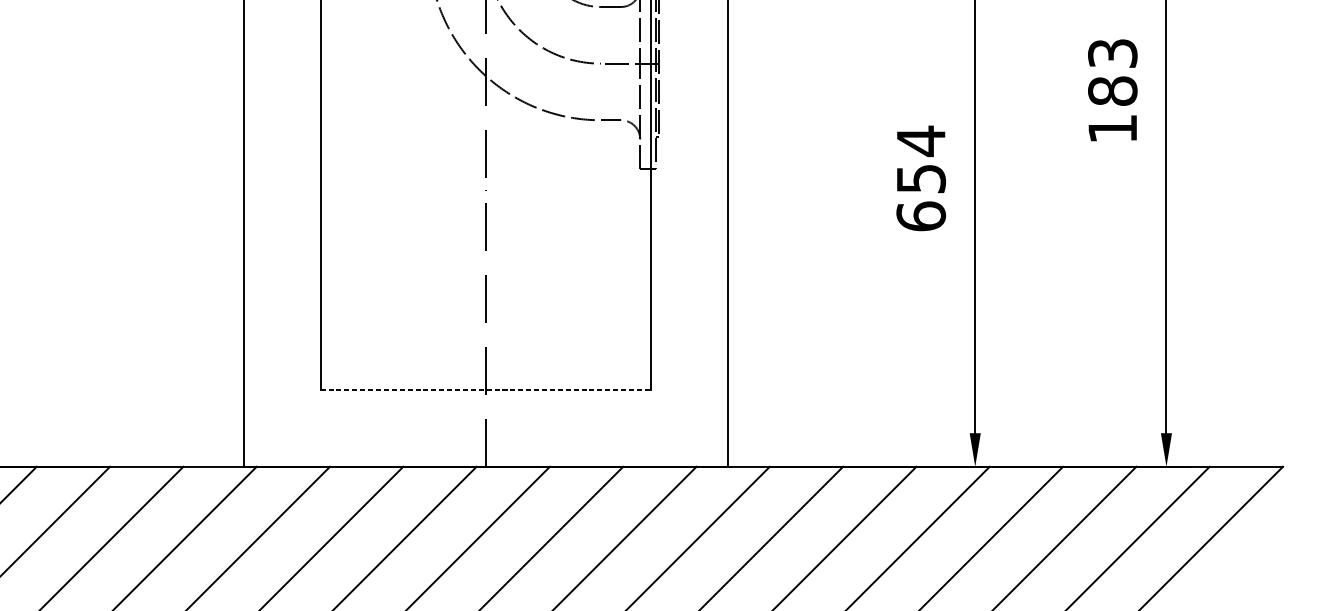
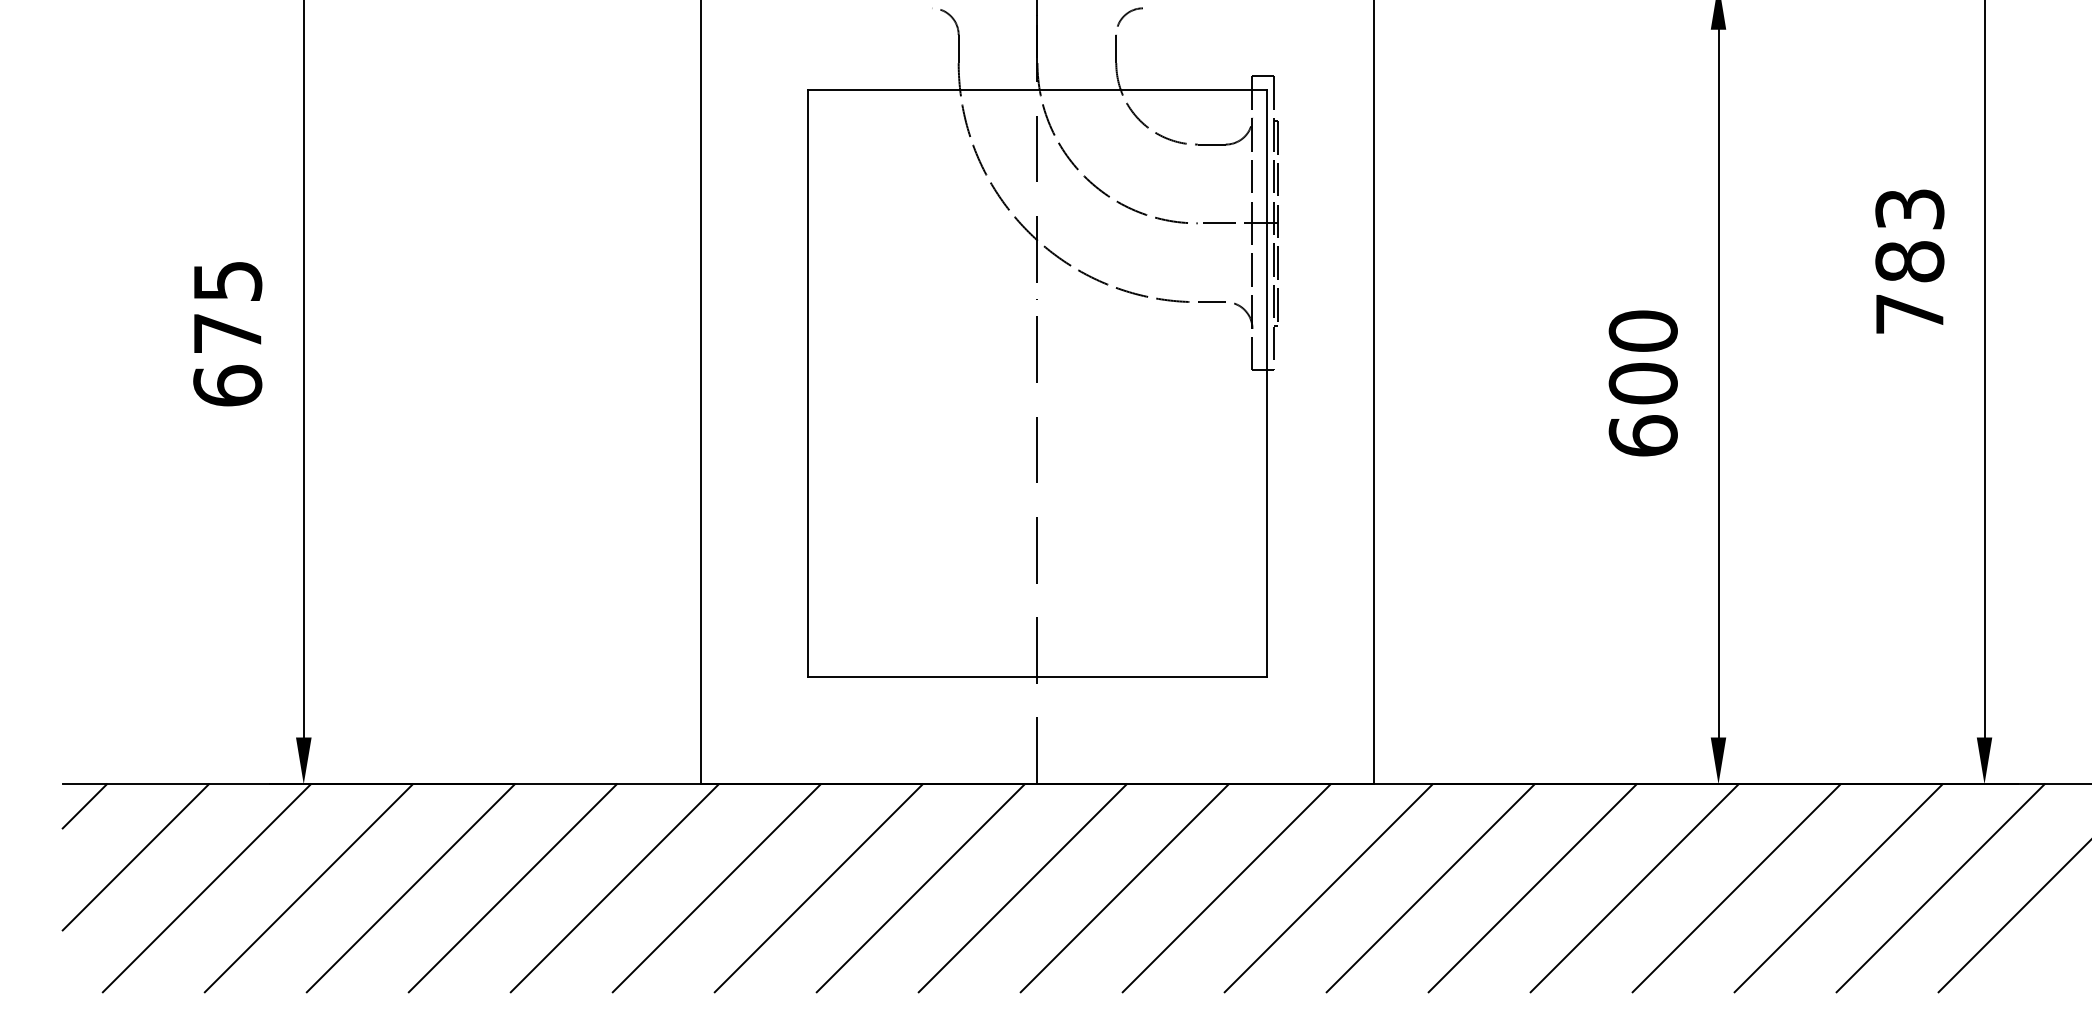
text: (1112, 129) -> (1909, 314), 183 -> 783
text: (920, 159) -> (1642, 356), 654 -> 600
line: (485, 390) -> (1037, 677), dashed -> solid

